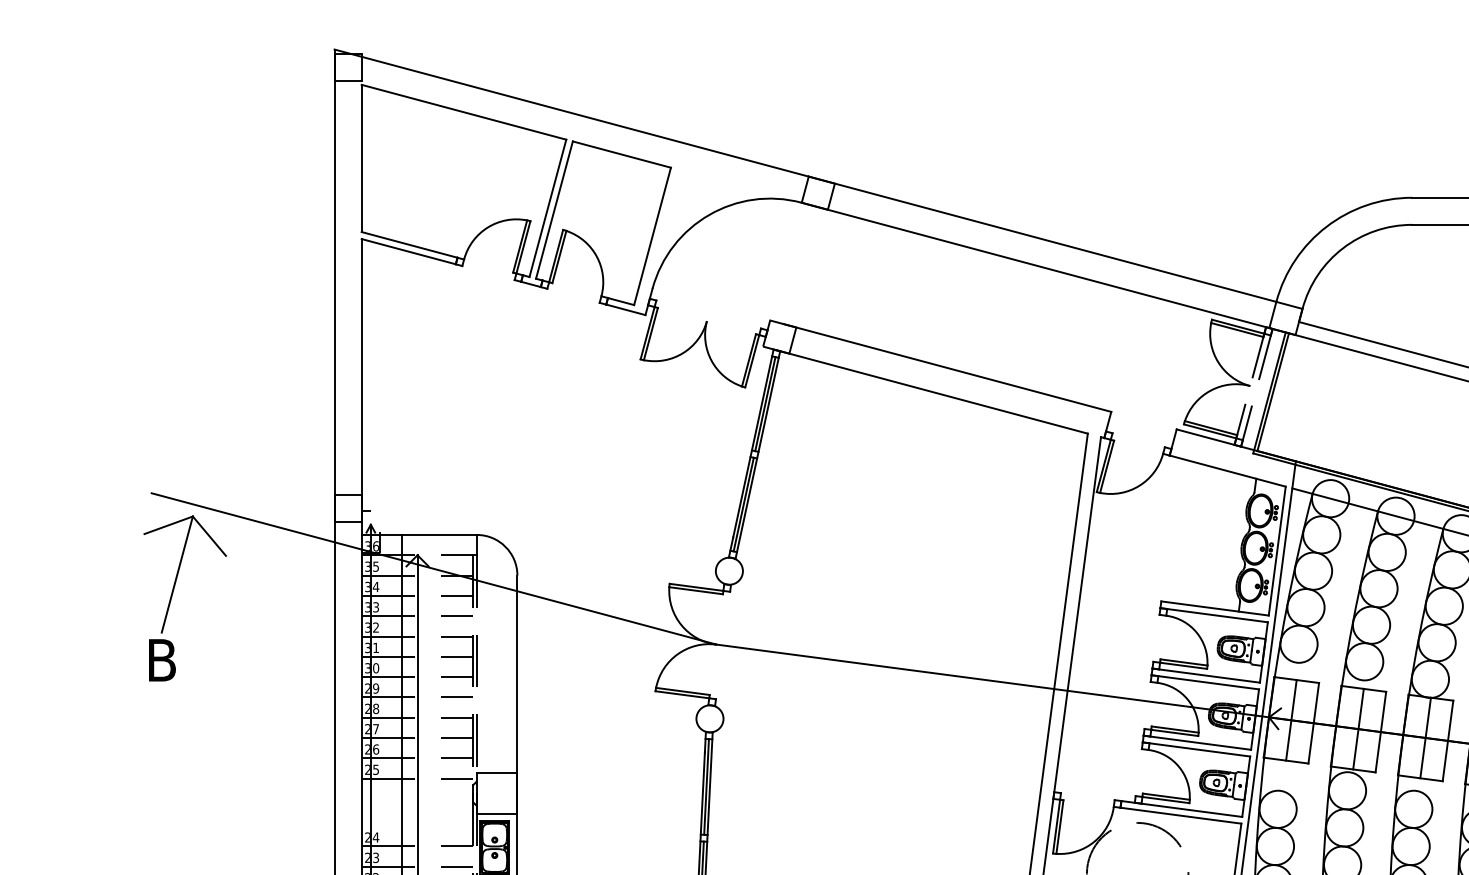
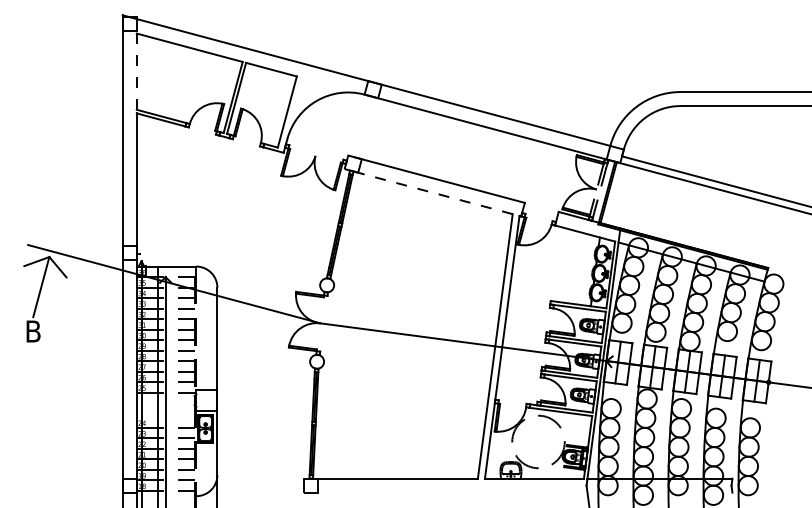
line: (361, 158) -> (136, 71), solid -> dashed
line: (930, 391) -> (431, 192), solid -> dashed

